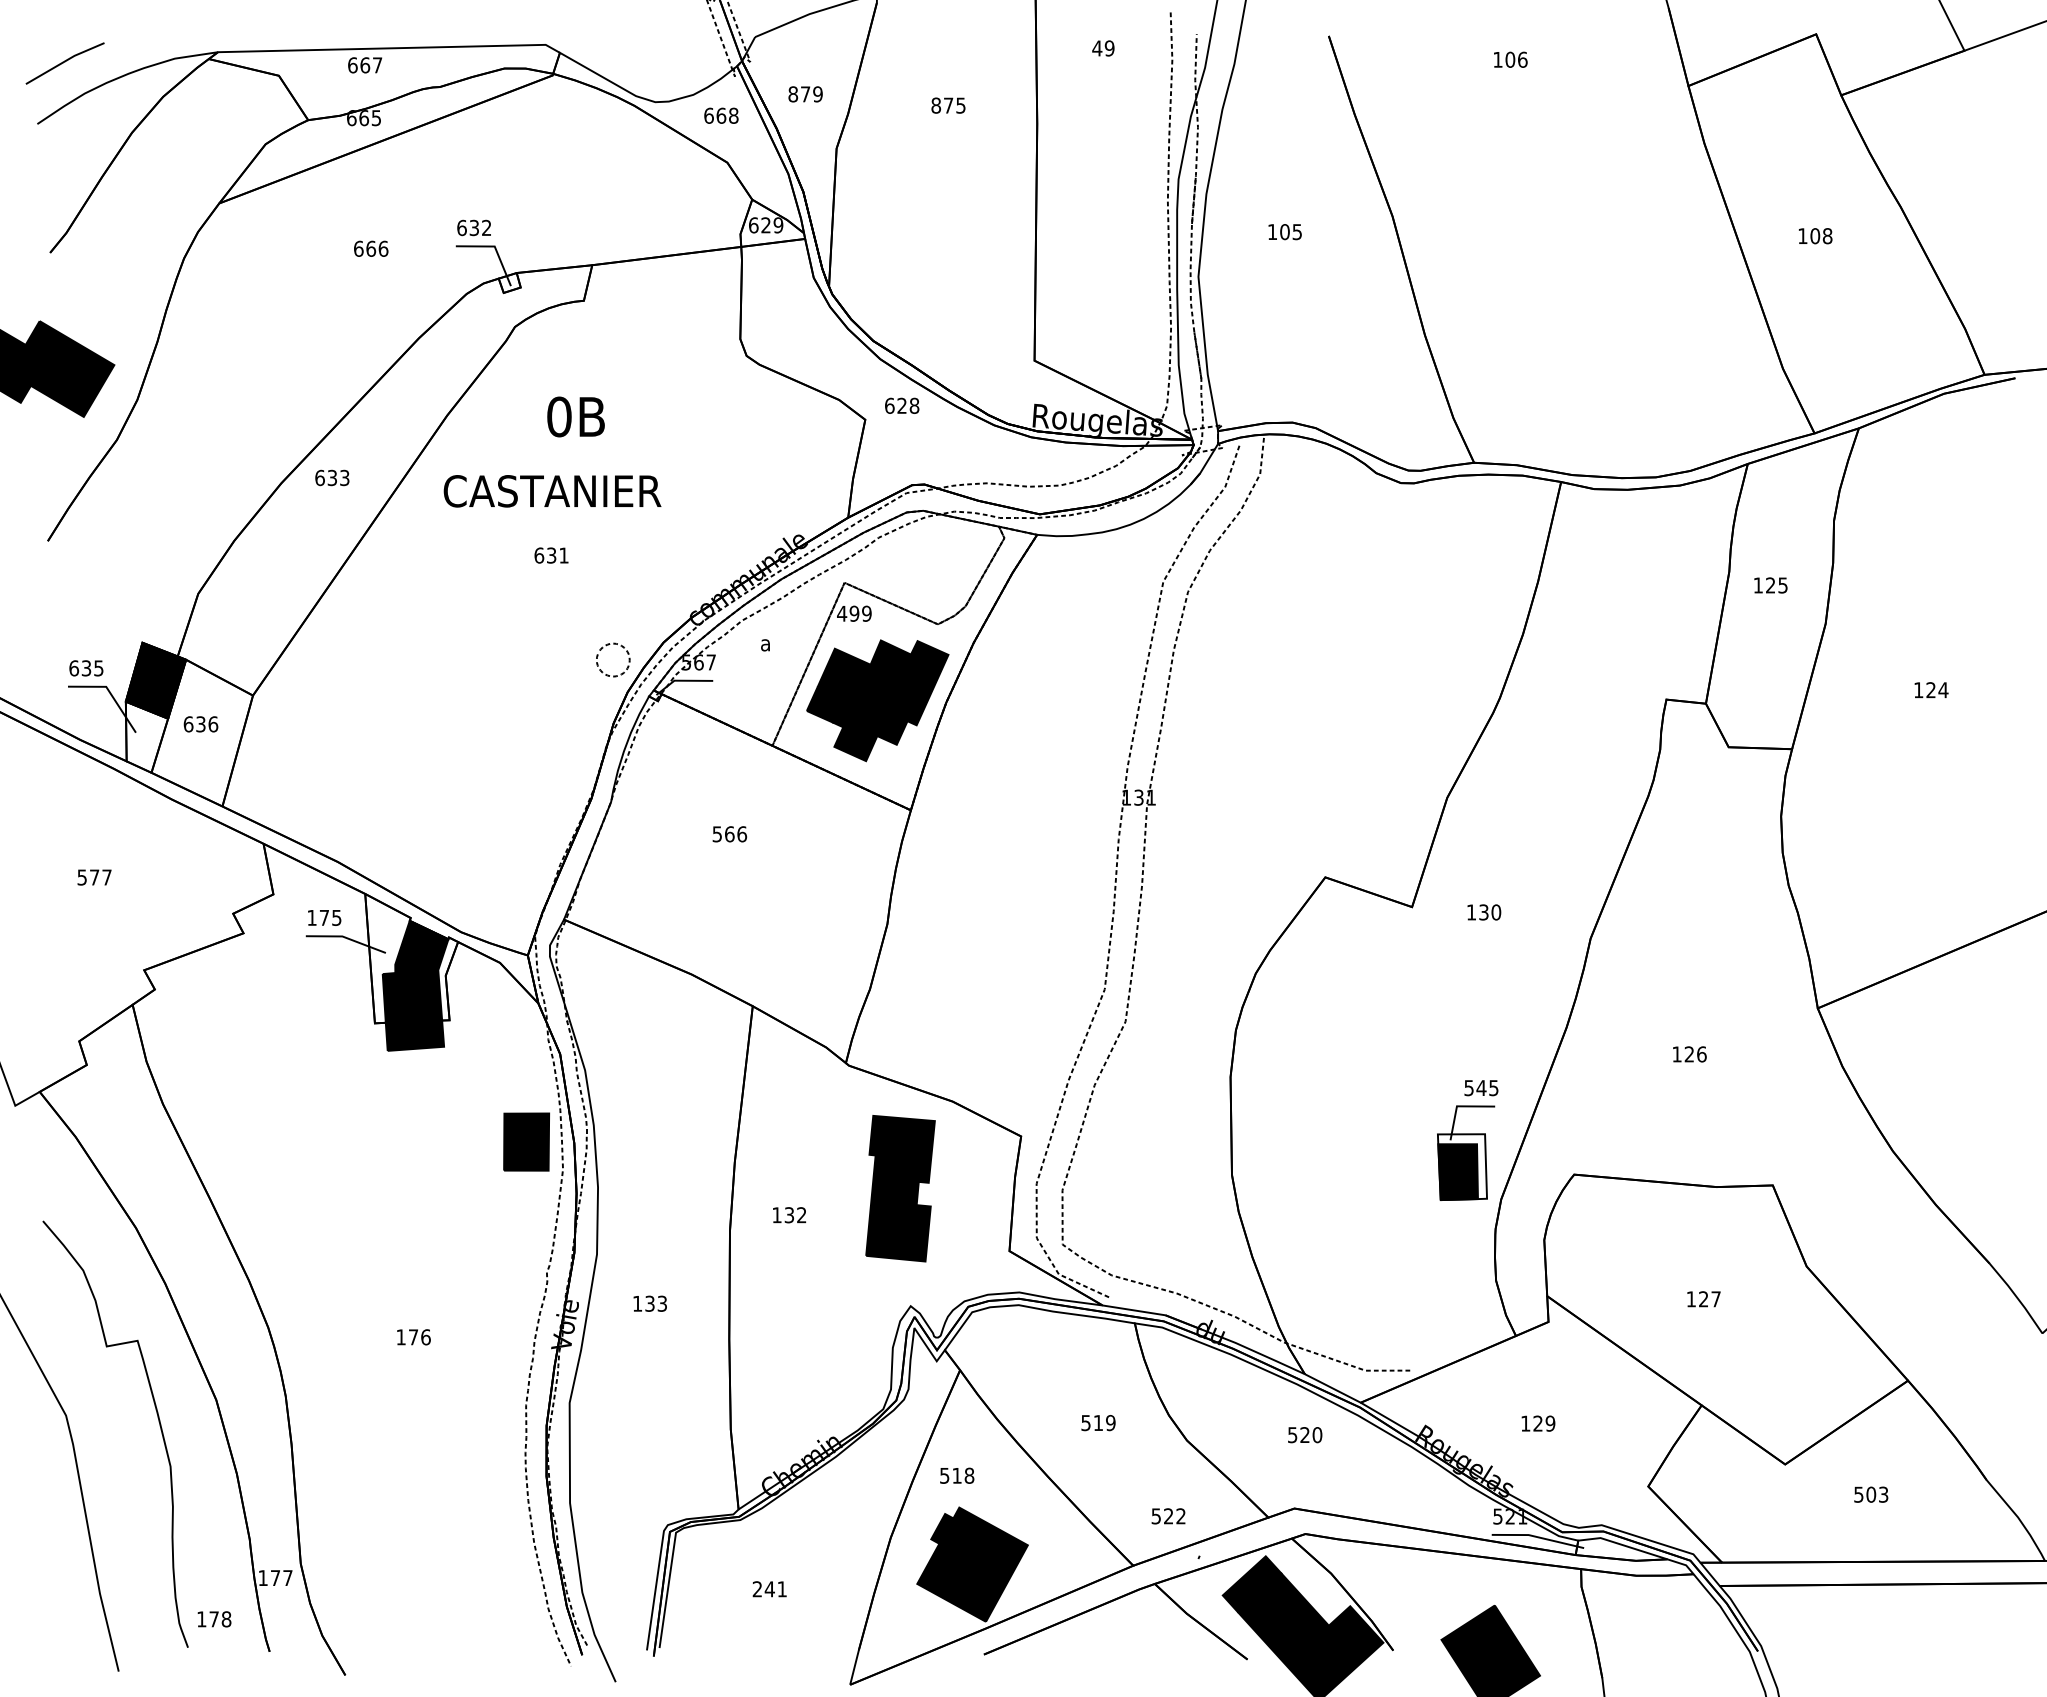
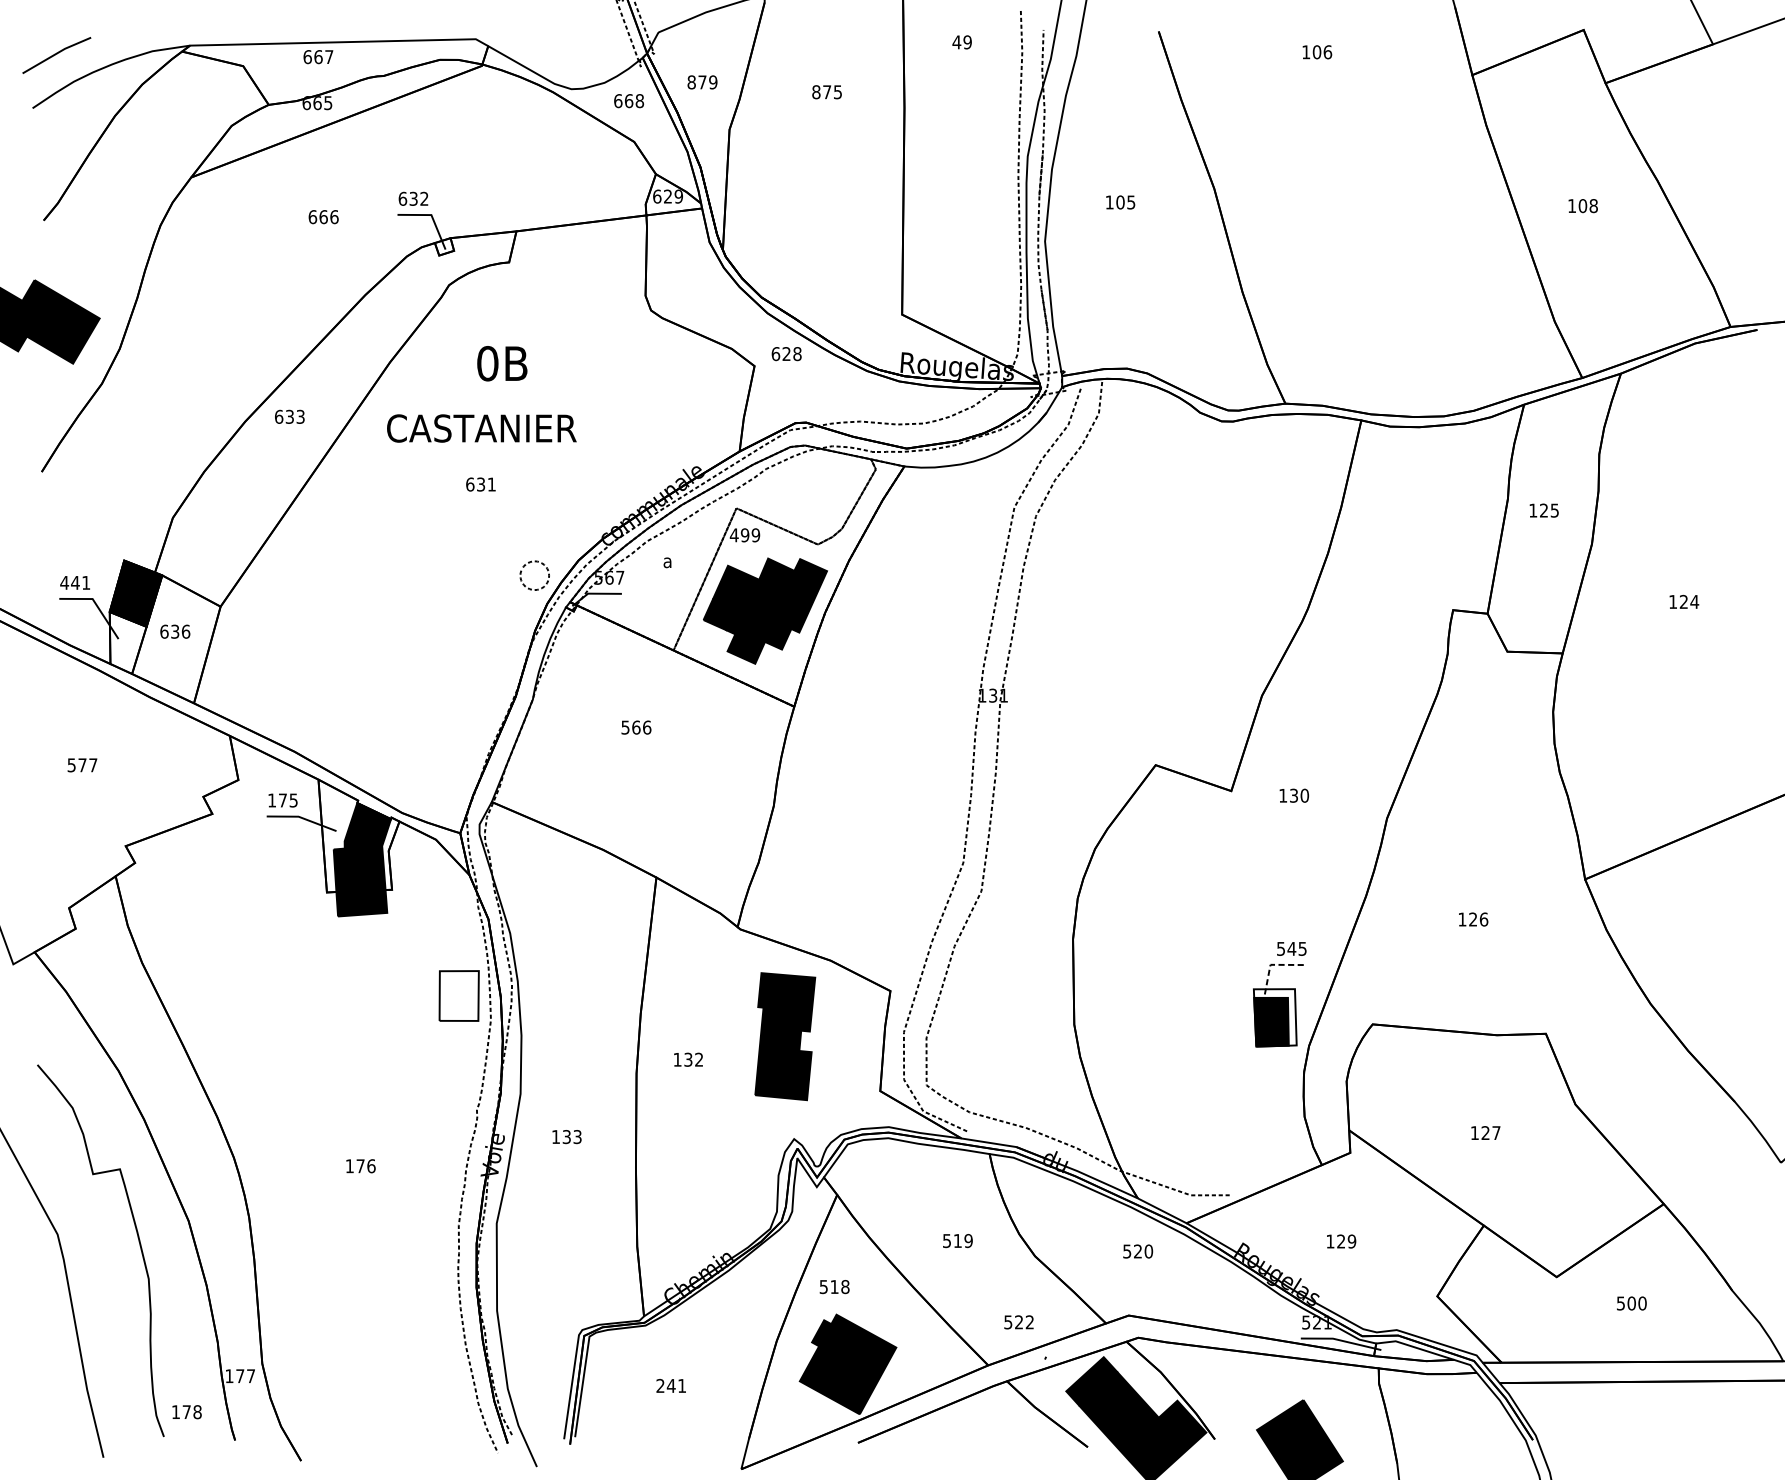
text: (86, 668) -> (75, 583), 635 -> 441
line: (1457, 1106) -> (1270, 964), solid -> dashed
fill: (526, 1141) -> (459, 995), removed
text: (1883, 1494) -> (1642, 1303), 503 -> 500

